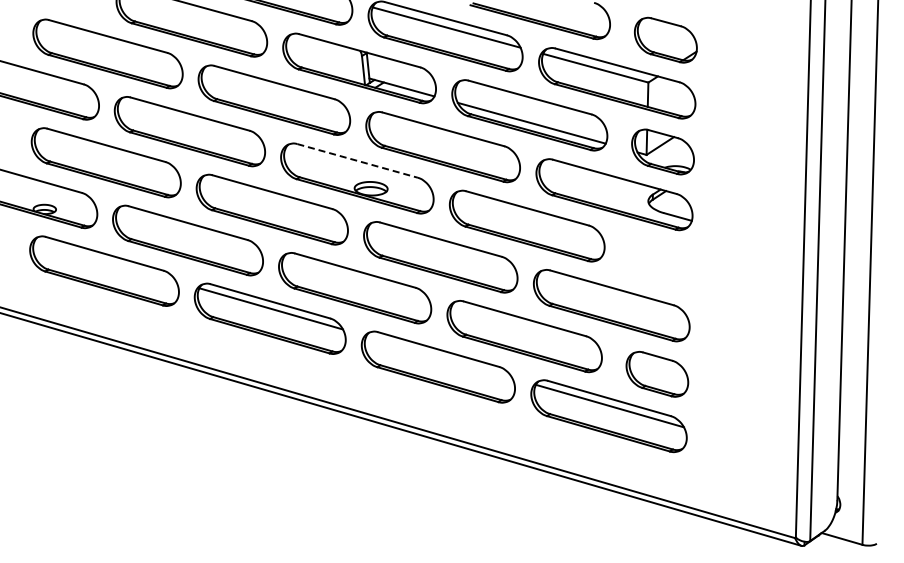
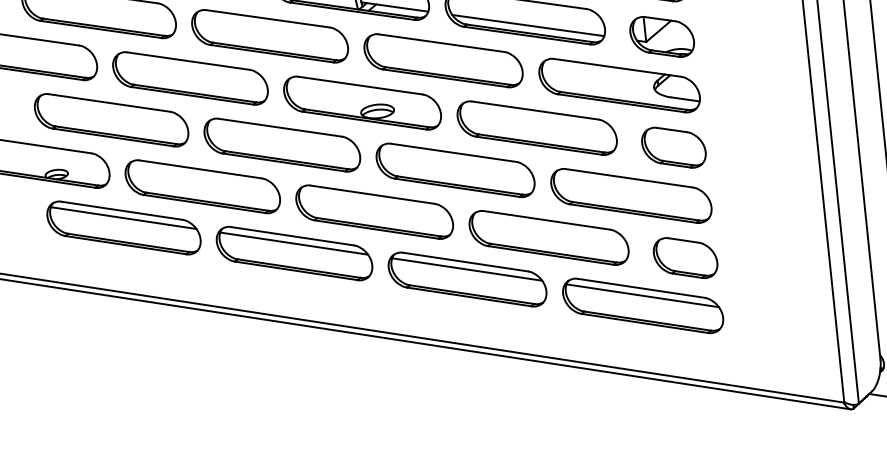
line: (357, 160) -> (360, 85), dashed -> solid
line: (105, 261) -> (123, 218), added
part: (659, 263) -> (673, 147), added
line: (439, 357) -> (467, 269), added

